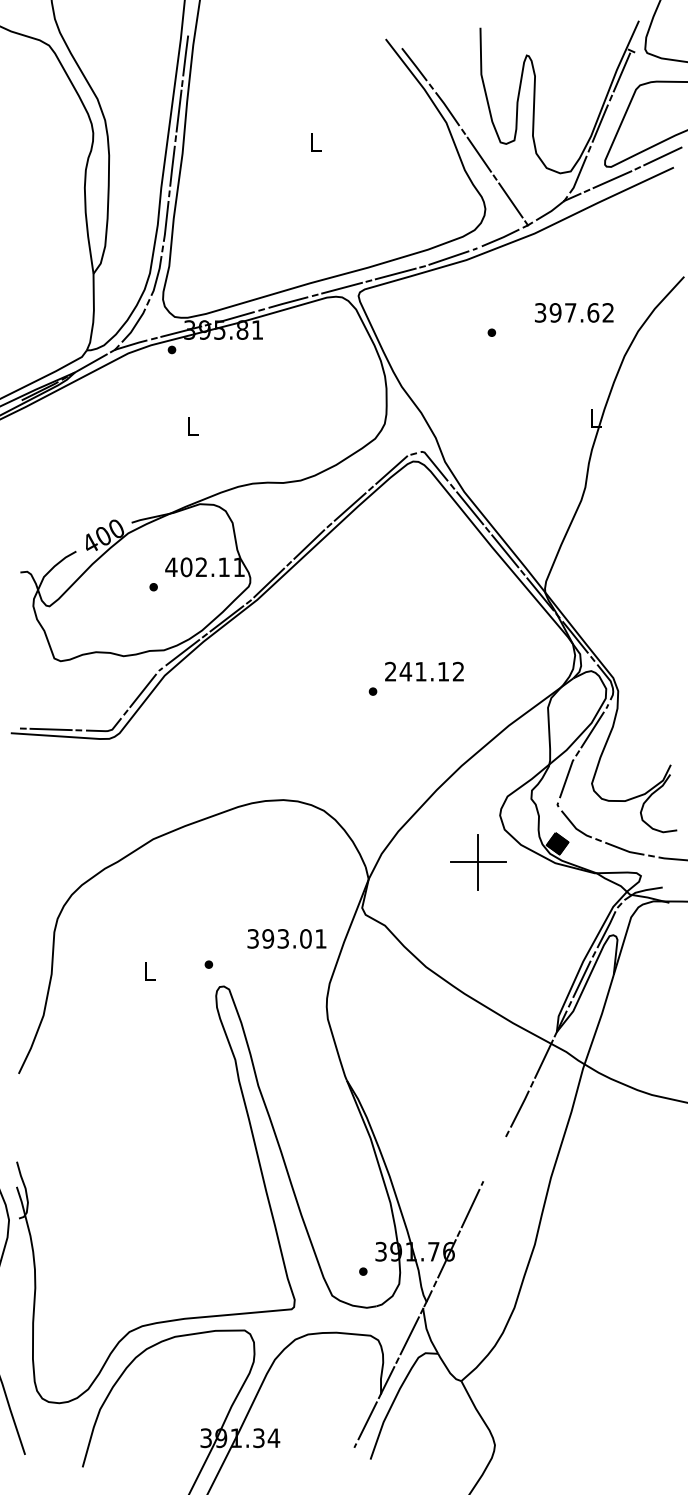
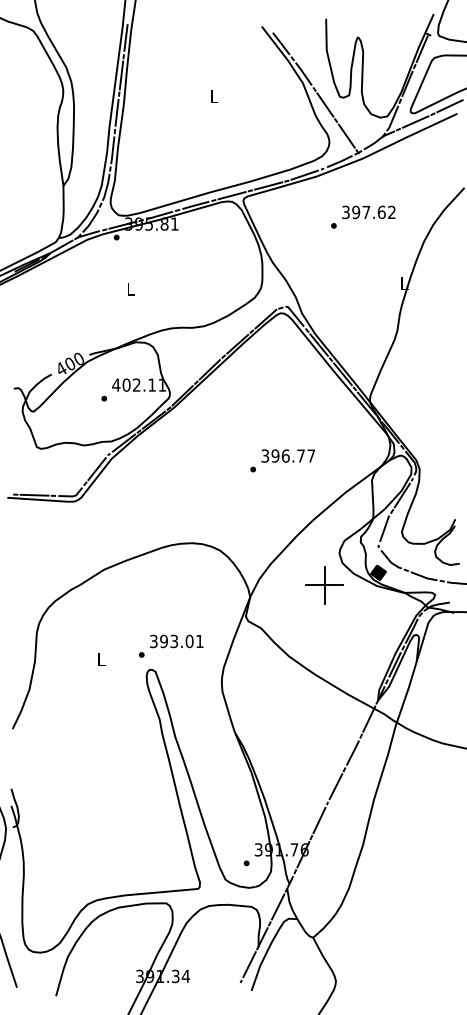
text: (573, 312) -> (368, 212), moved
text: (423, 670) -> (287, 455), 241.12 -> 396.77
text: (286, 938) -> (176, 641), moved
line: (494, 1158) -> (335, 786), added

